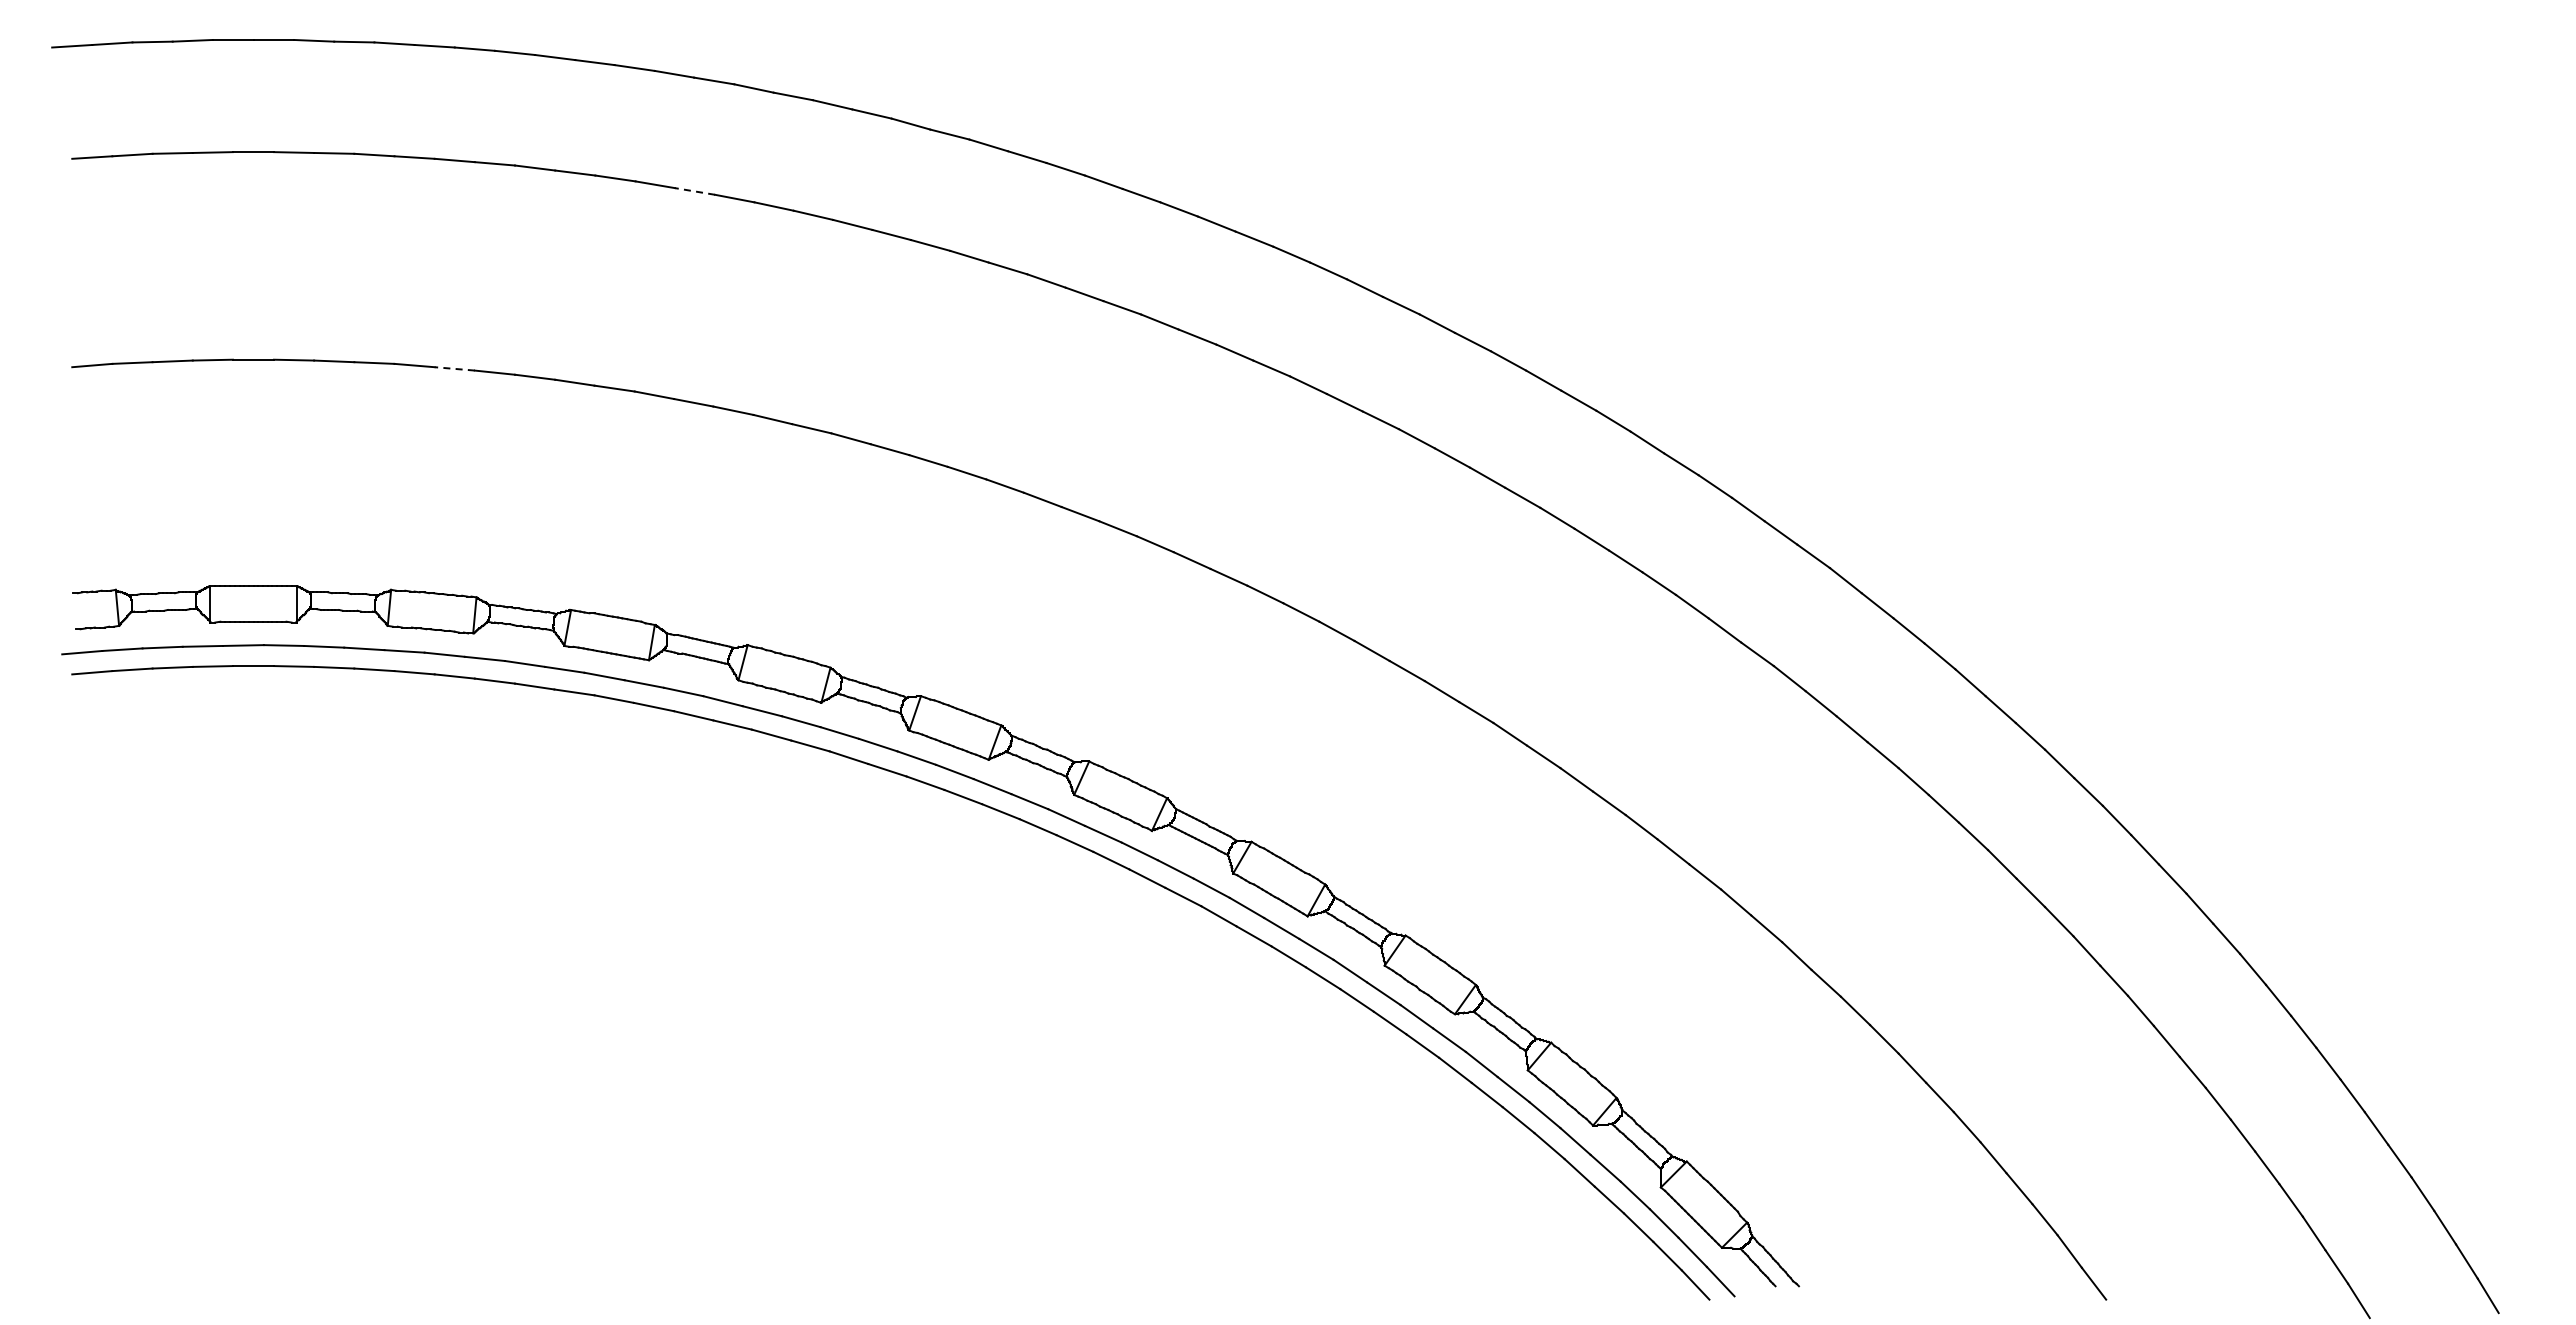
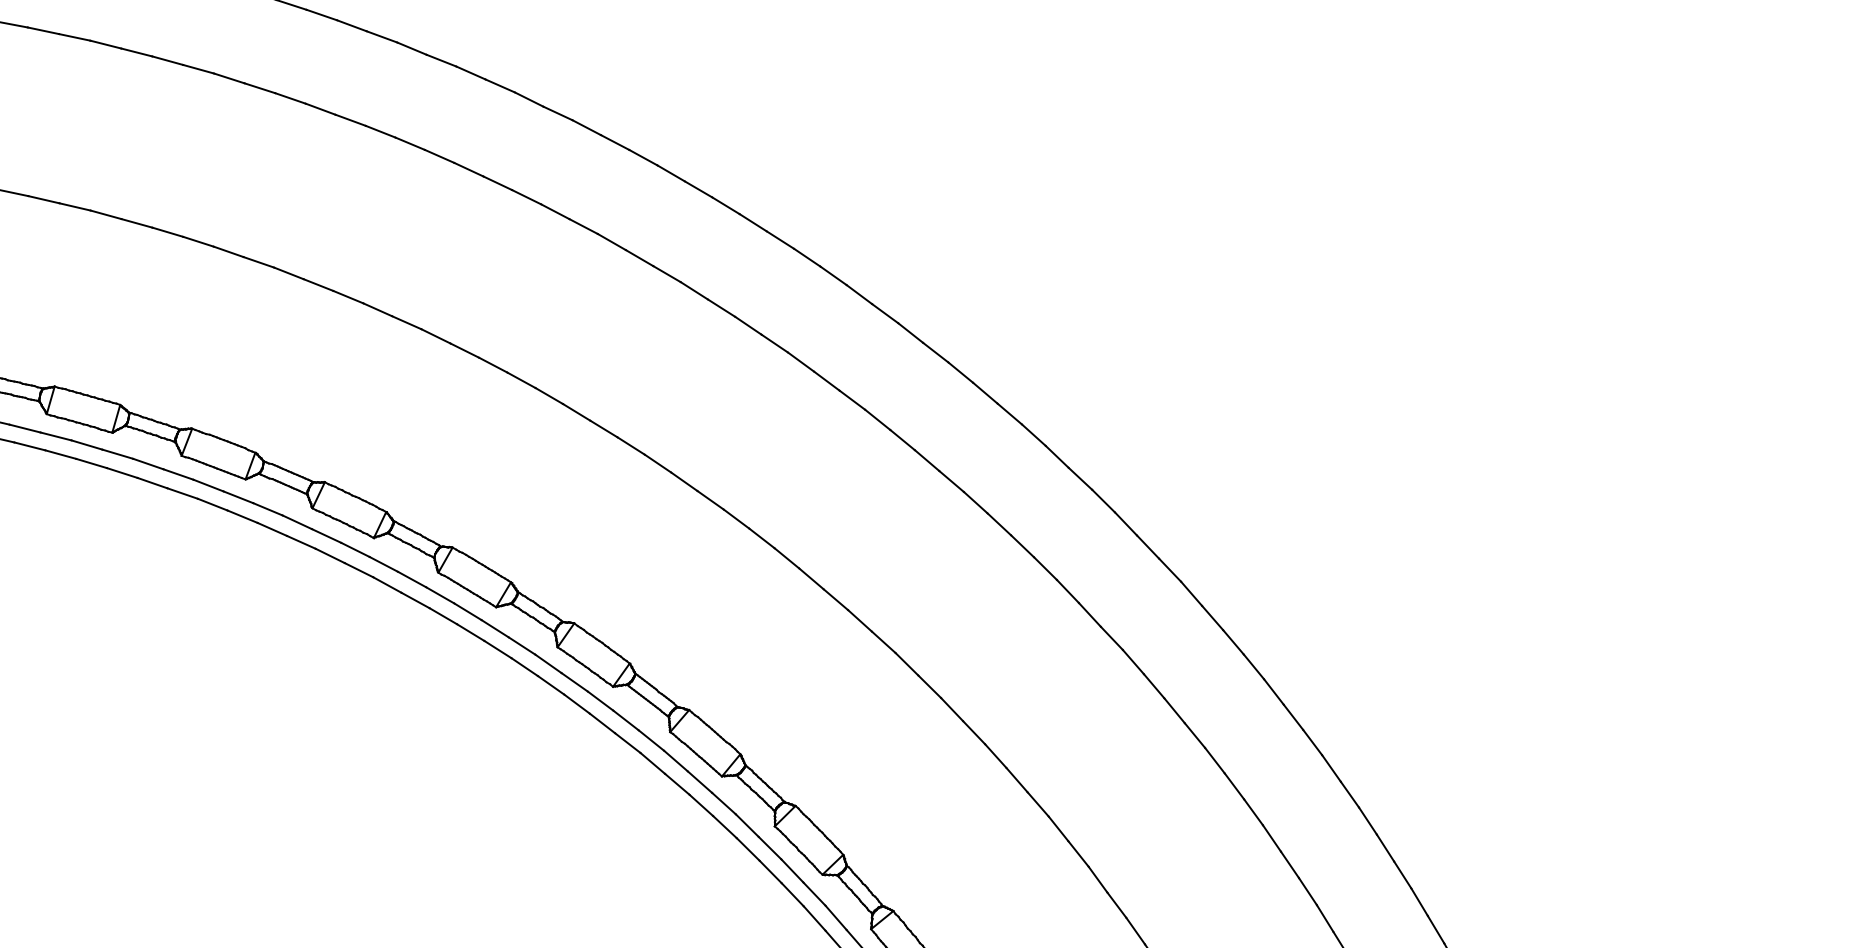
line: (694, 191) -> (350, 120), dashed -> solid
line: (454, 368) -> (136, 223), dashed -> solid

